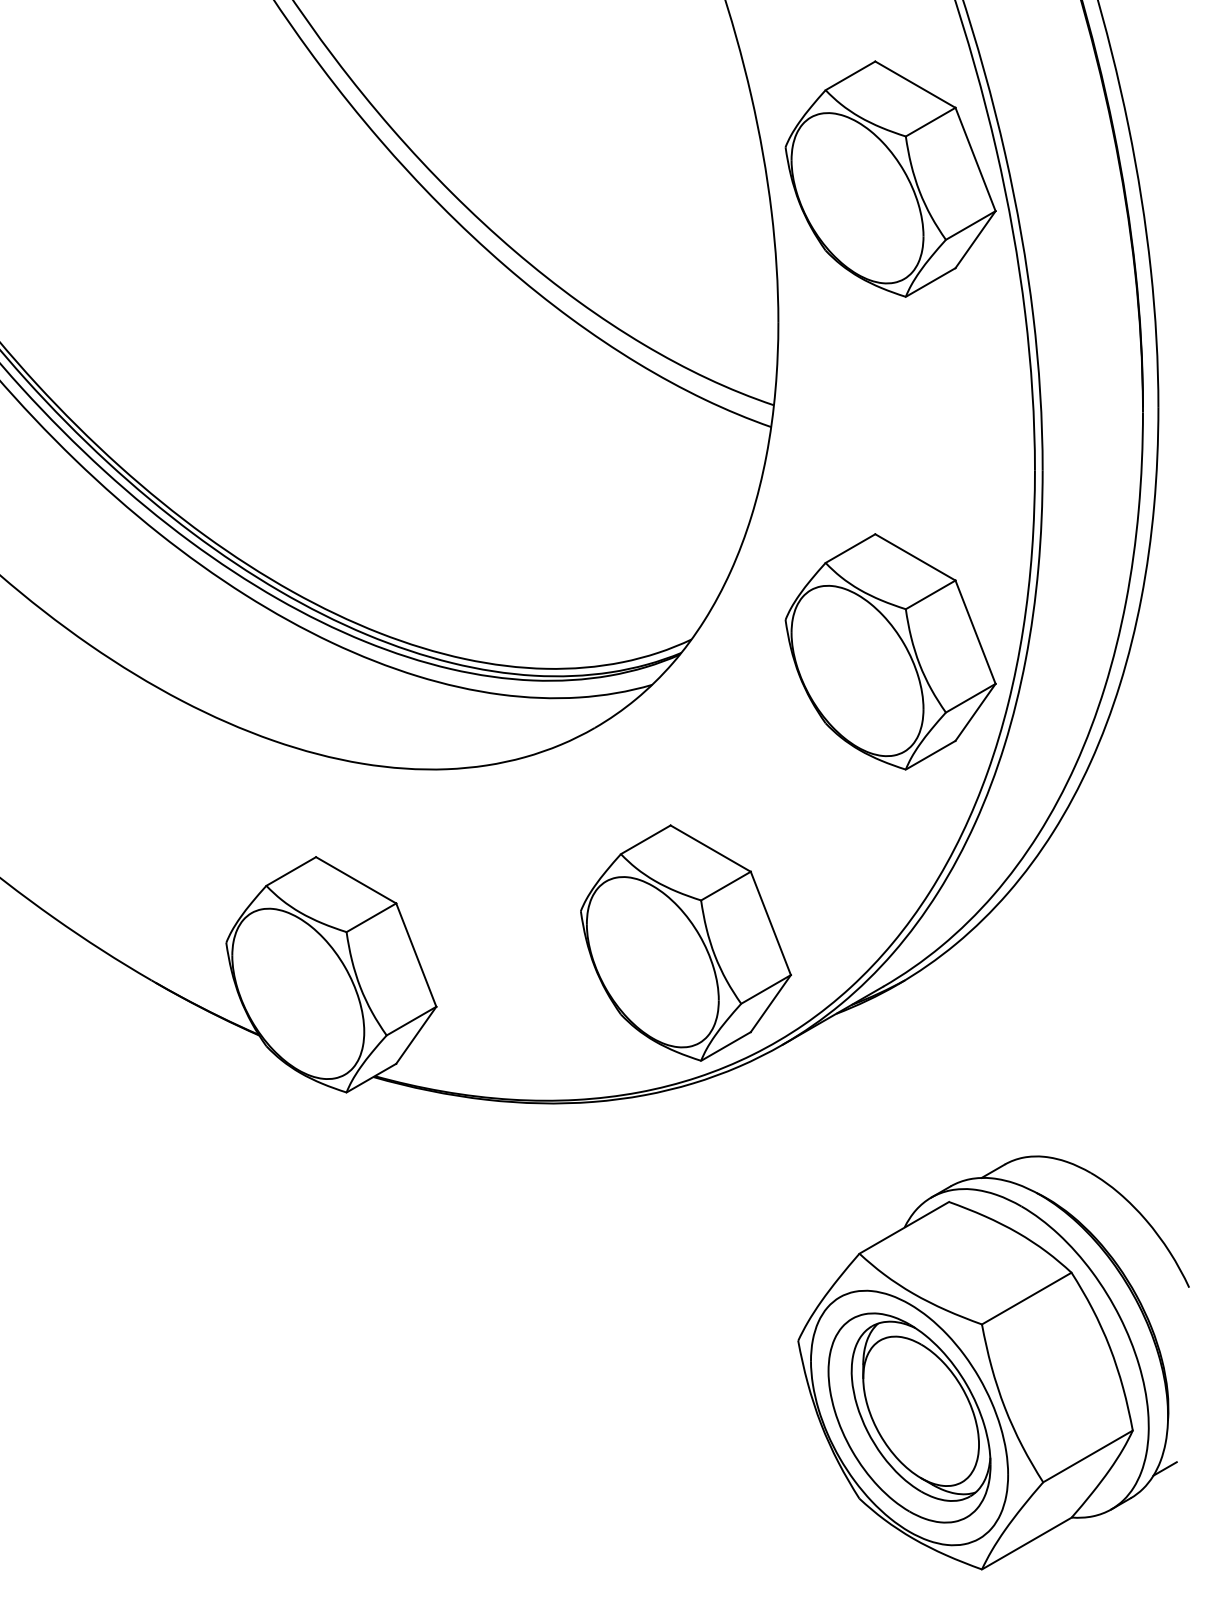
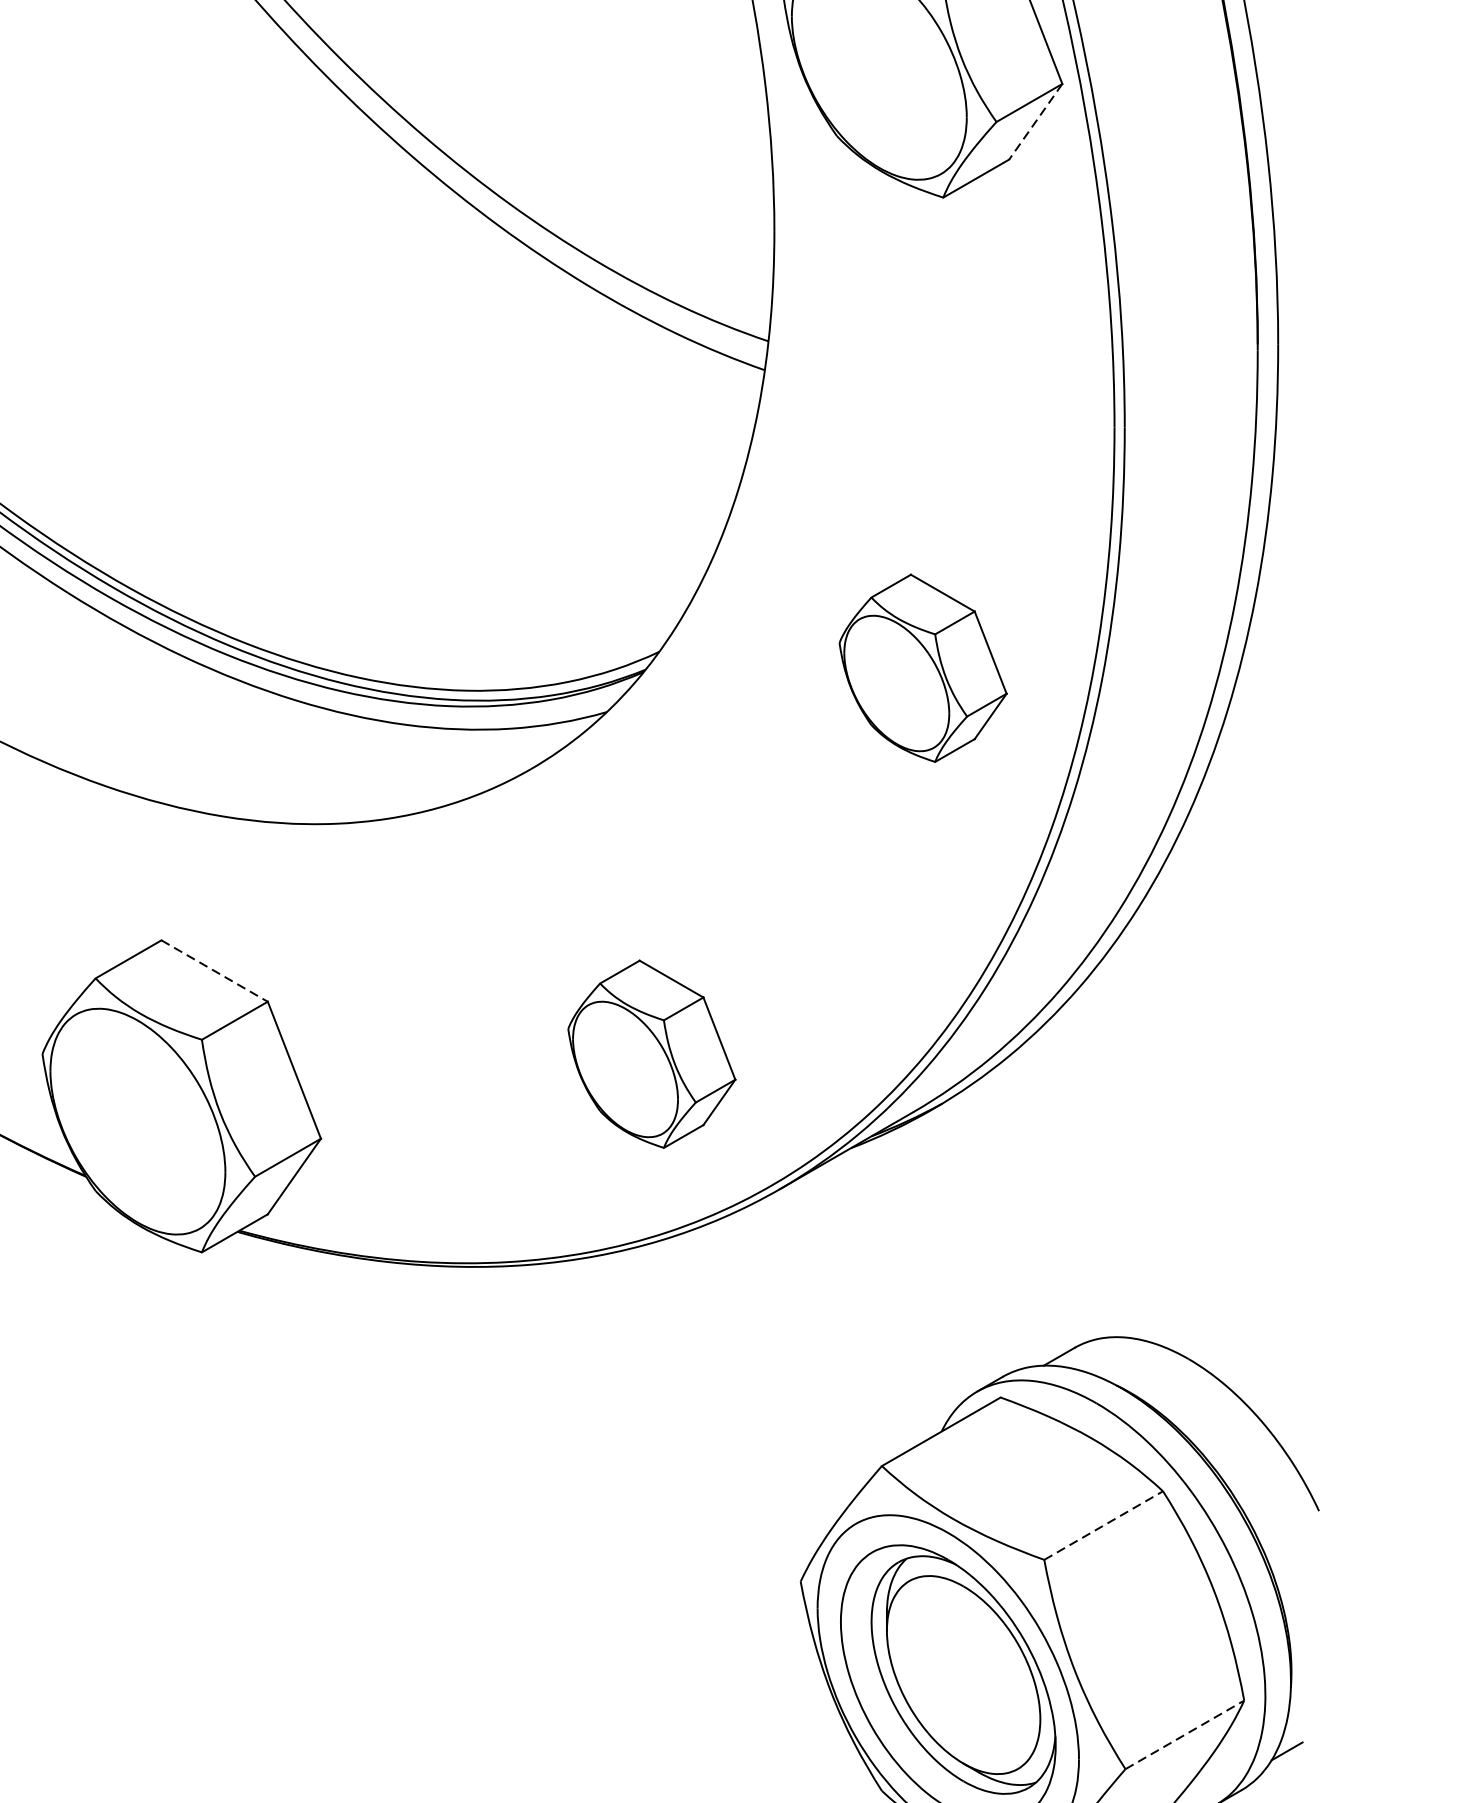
line: (975, 239) -> (1035, 121), solid -> dashed
part: (890, 651) -> (923, 667), size x0.6
line: (356, 880) -> (215, 971), solid -> dashed
part: (685, 942) -> (651, 1053), size x0.6
line: (1026, 1298) -> (1103, 1525), solid -> dashed
line: (1088, 1456) -> (1185, 1734), solid -> dashed

